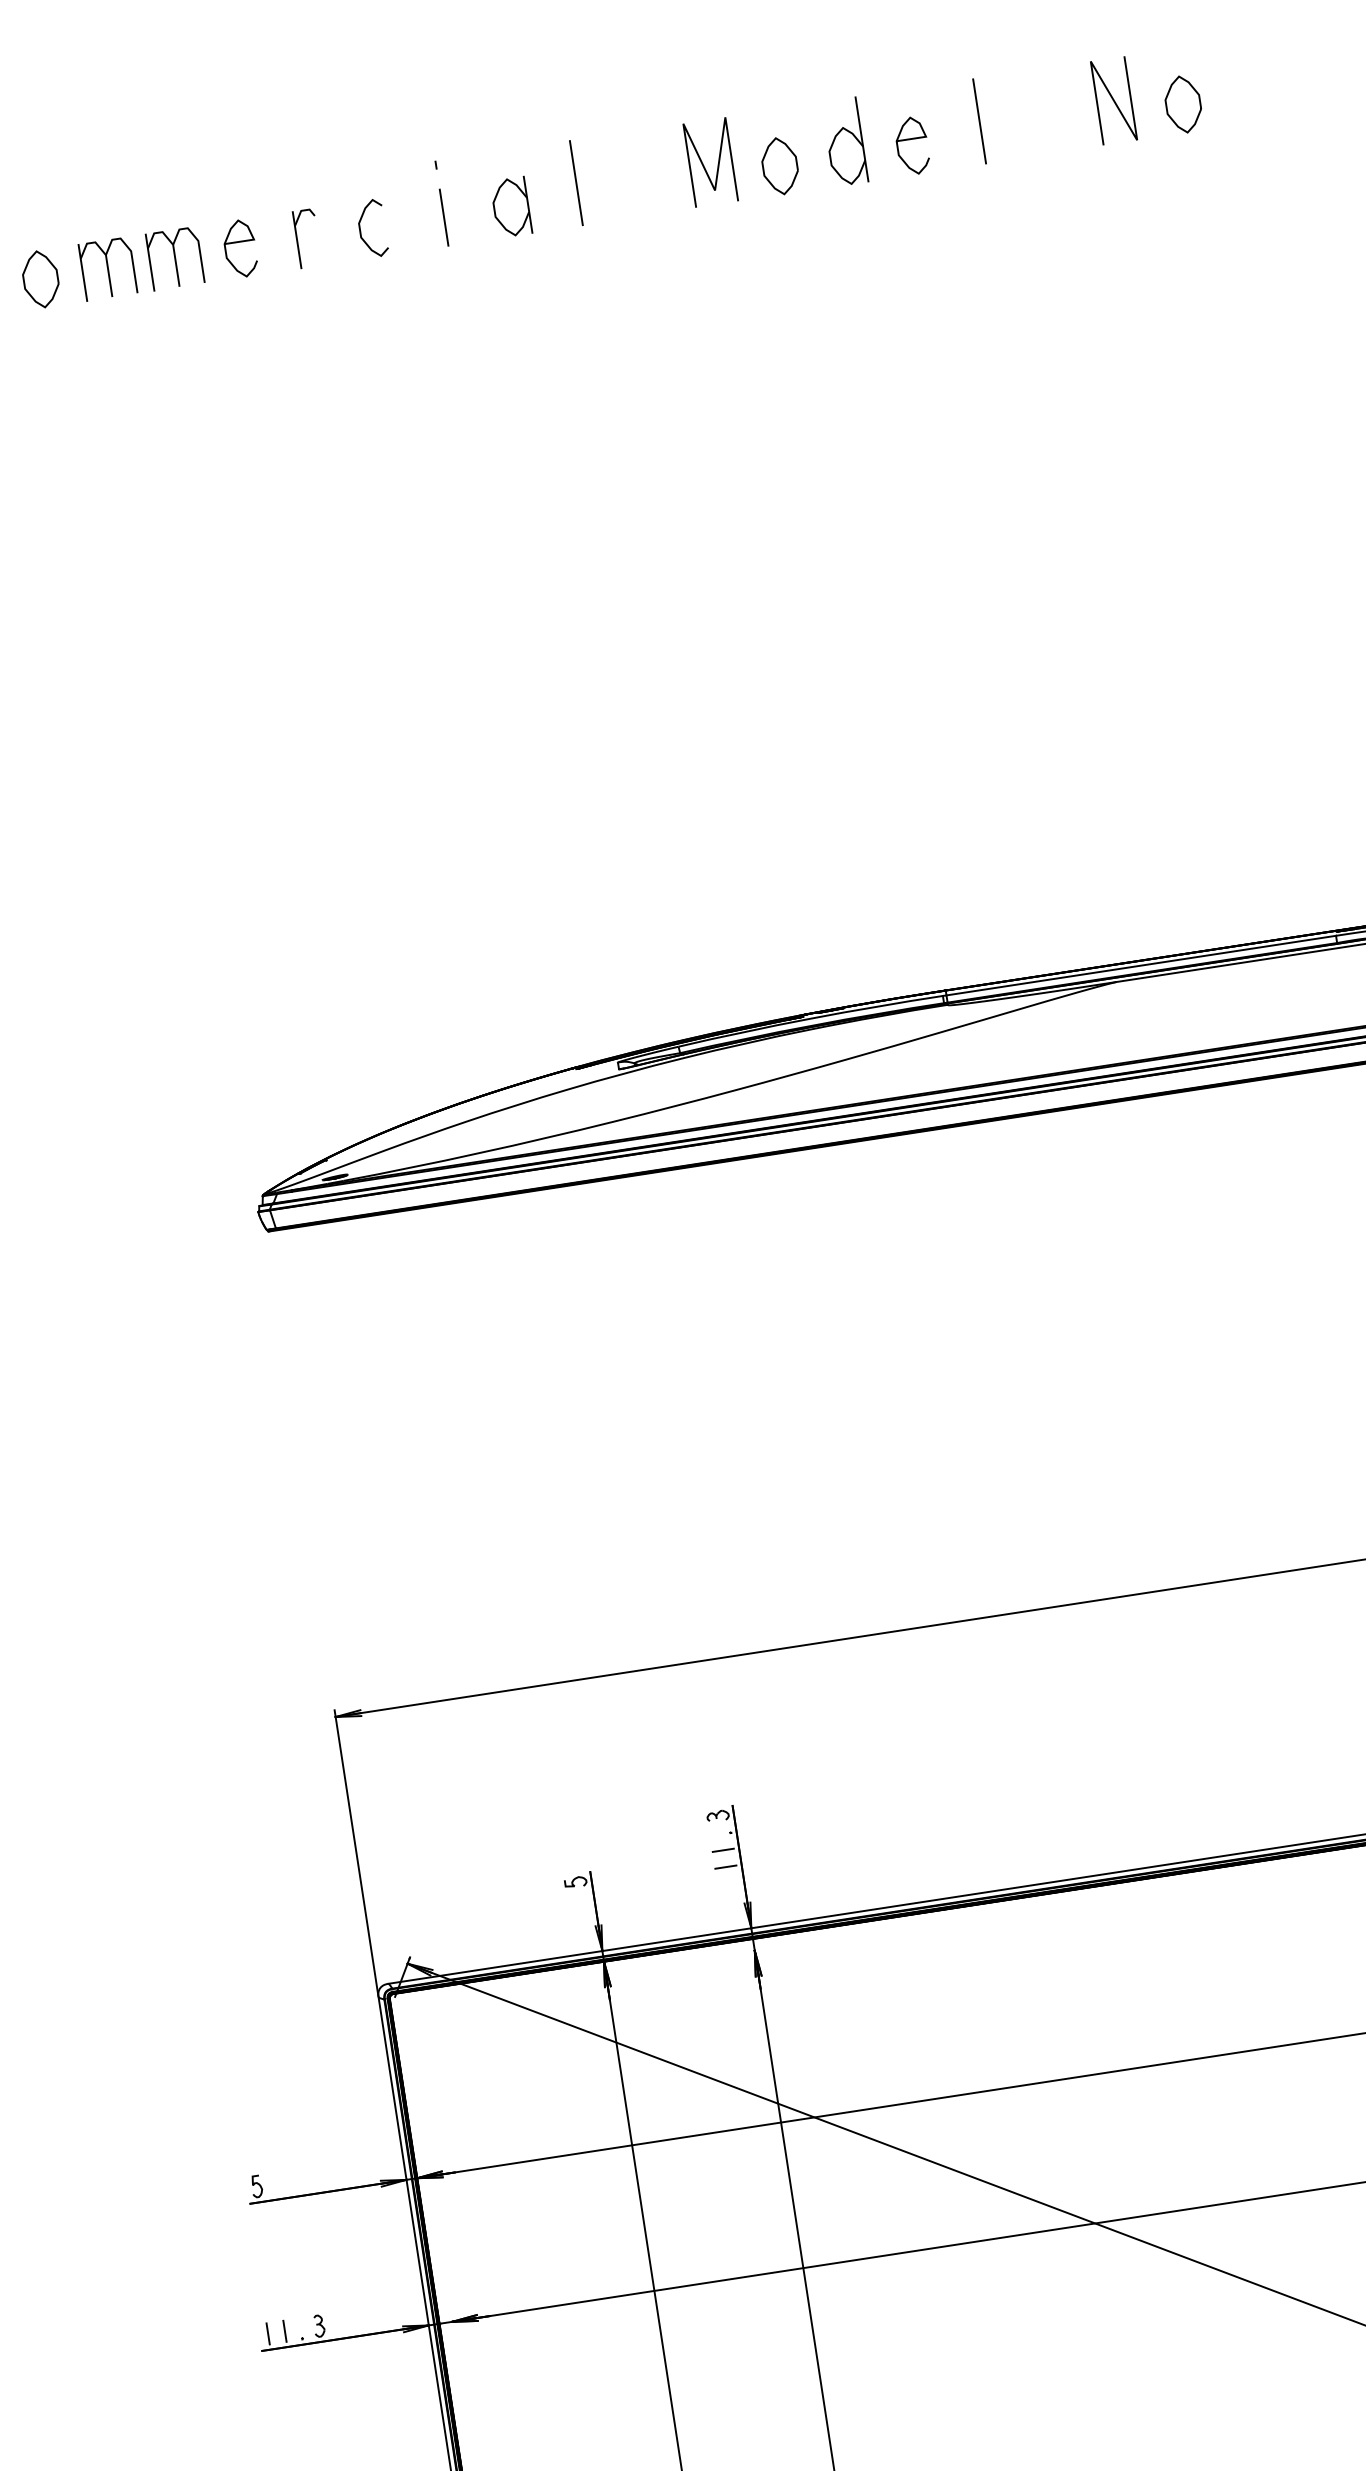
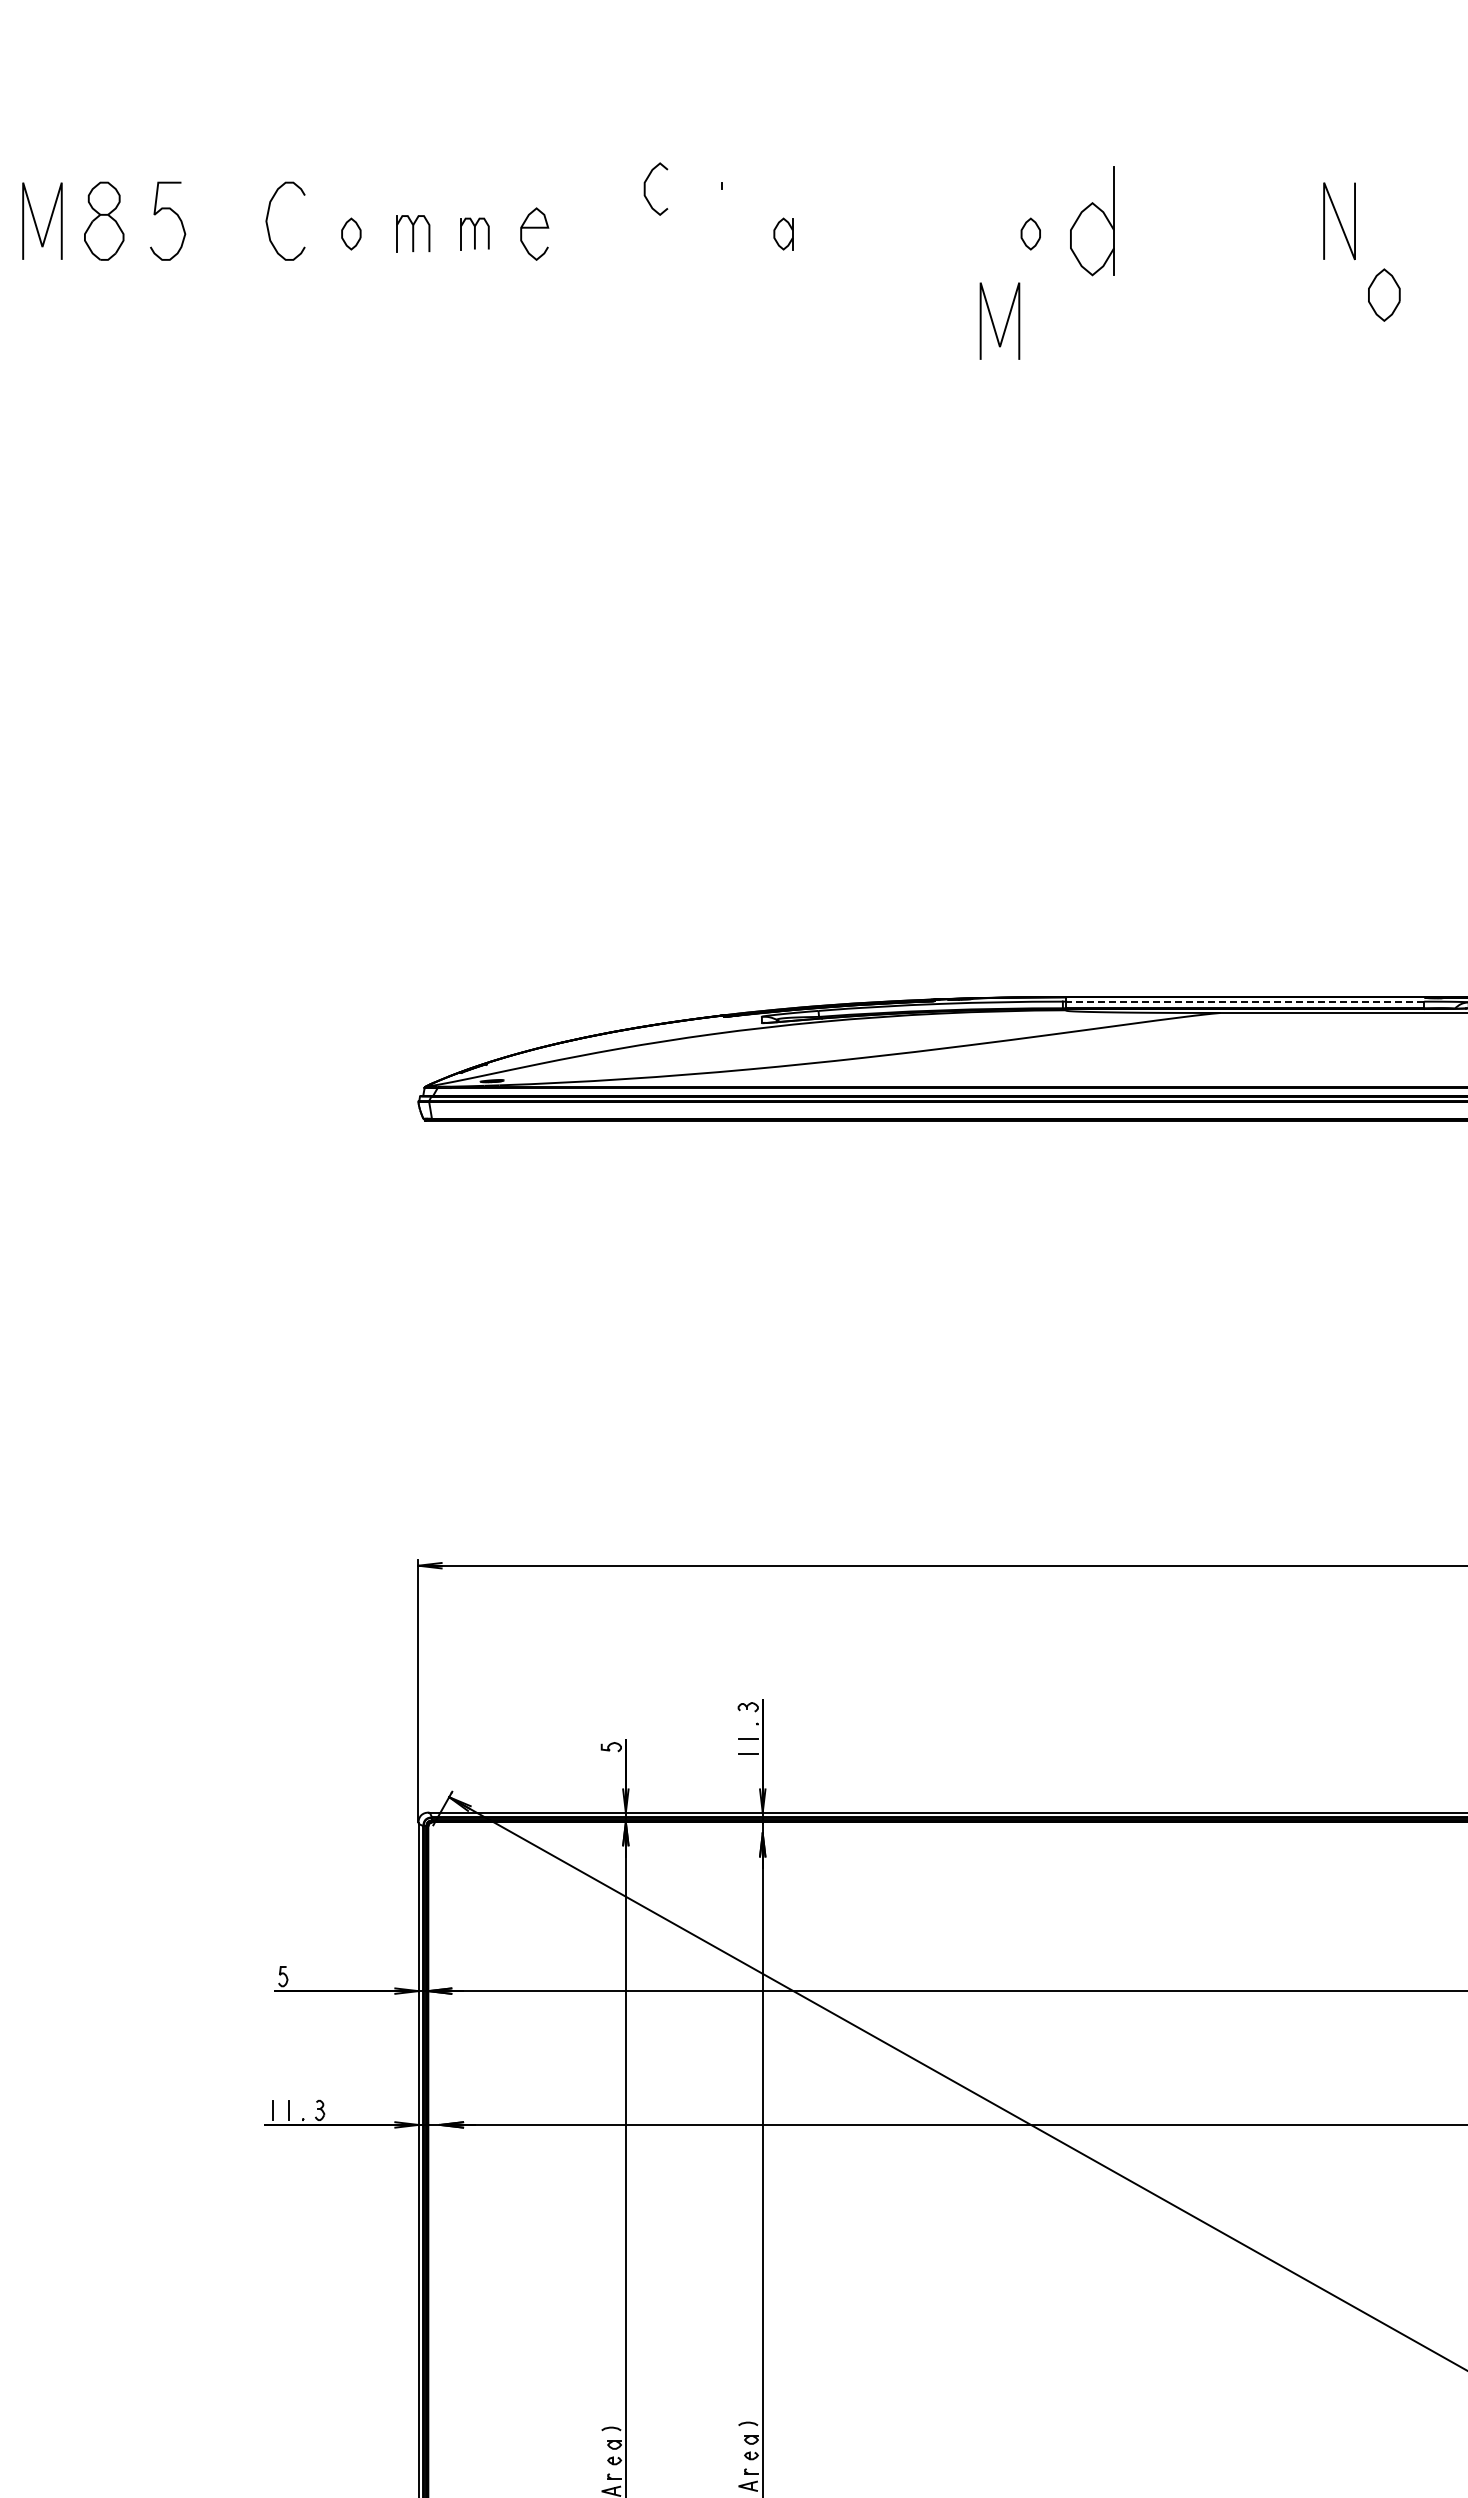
part: (1183, 103) -> (1384, 294), moved
line: (979, 120) -> (1216, 220), removed
curve: (911, 139) -> (1152, 228), removed
part: (845, 142) -> (1092, 221), size x1.4
line: (703, 163) -> (993, 321), moved
part: (779, 165) -> (1030, 233), size x0.6
line: (576, 182) -> (845, 220), removed
part: (511, 206) -> (783, 233), size x0.6
line: (443, 217) -> (721, 233), removed
curve: (360, 229) -> (645, 188), moved
part: (297, 239) -> (587, 233), removed
part: (174, 258) -> (474, 233), size x0.6
part: (108, 268) -> (413, 233), size x0.7
part: (40, 278) -> (351, 233), size x0.6
line: (1140, 965) -> (1244, 1001), solid -> dashed

